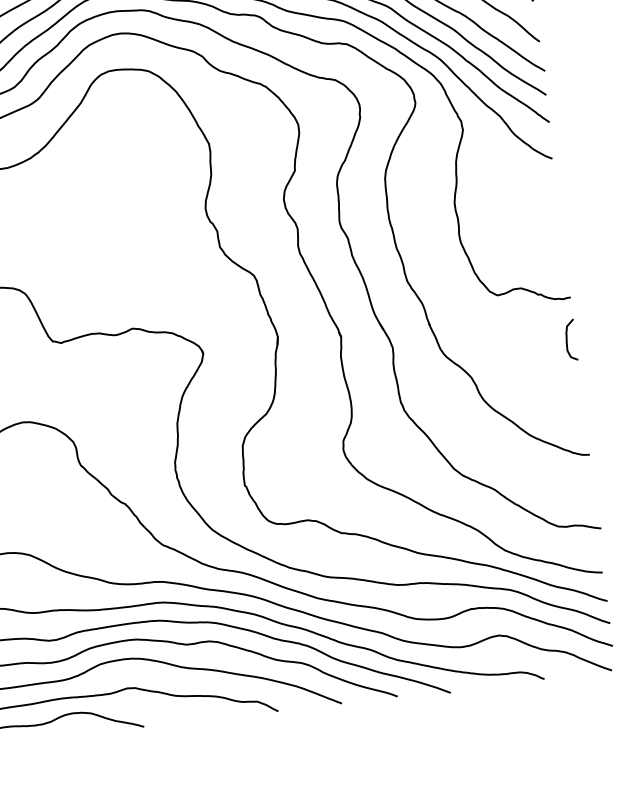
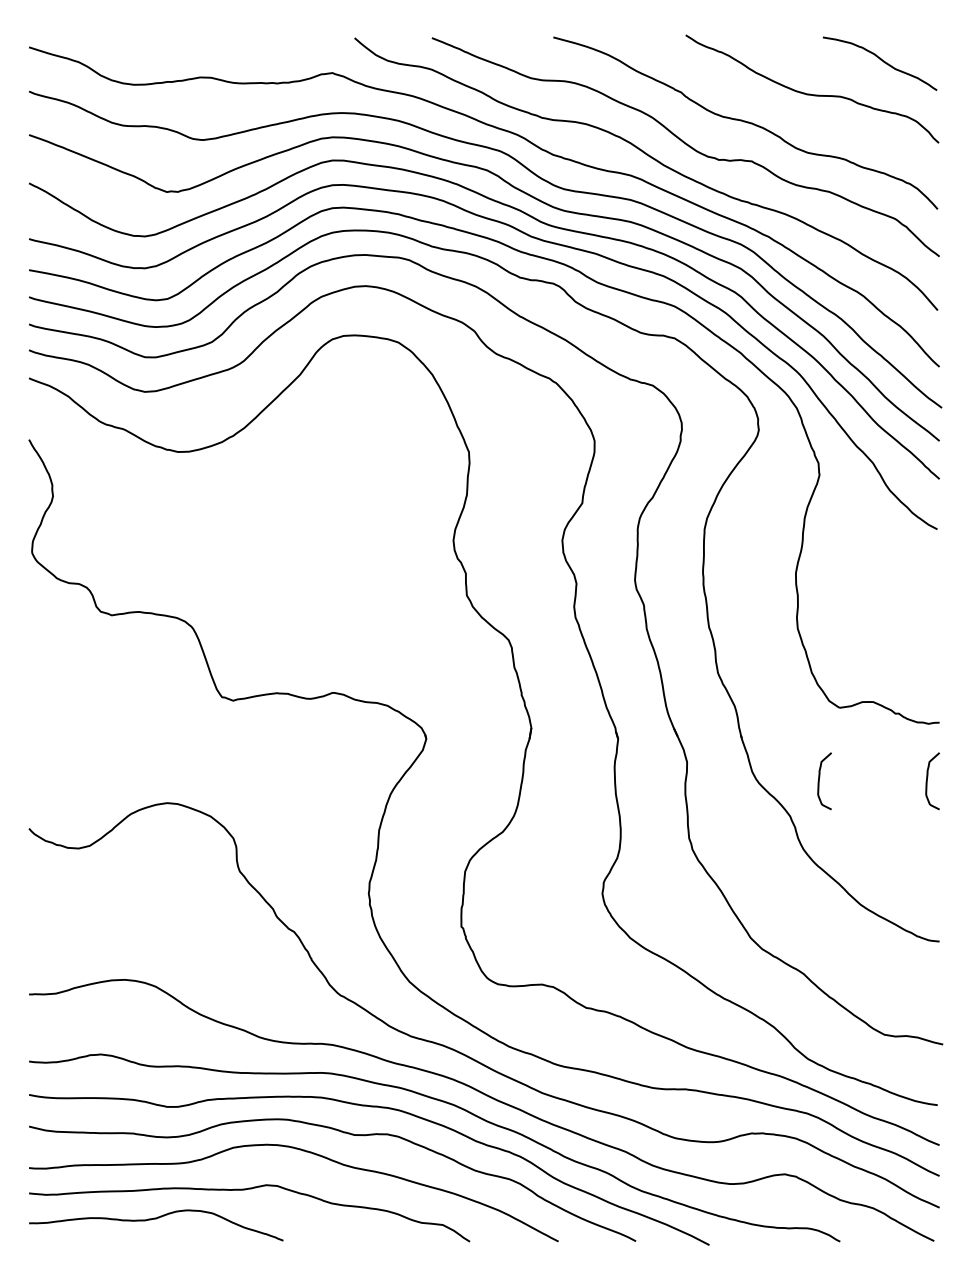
curve: (489, 350) -> (819, 781), added

